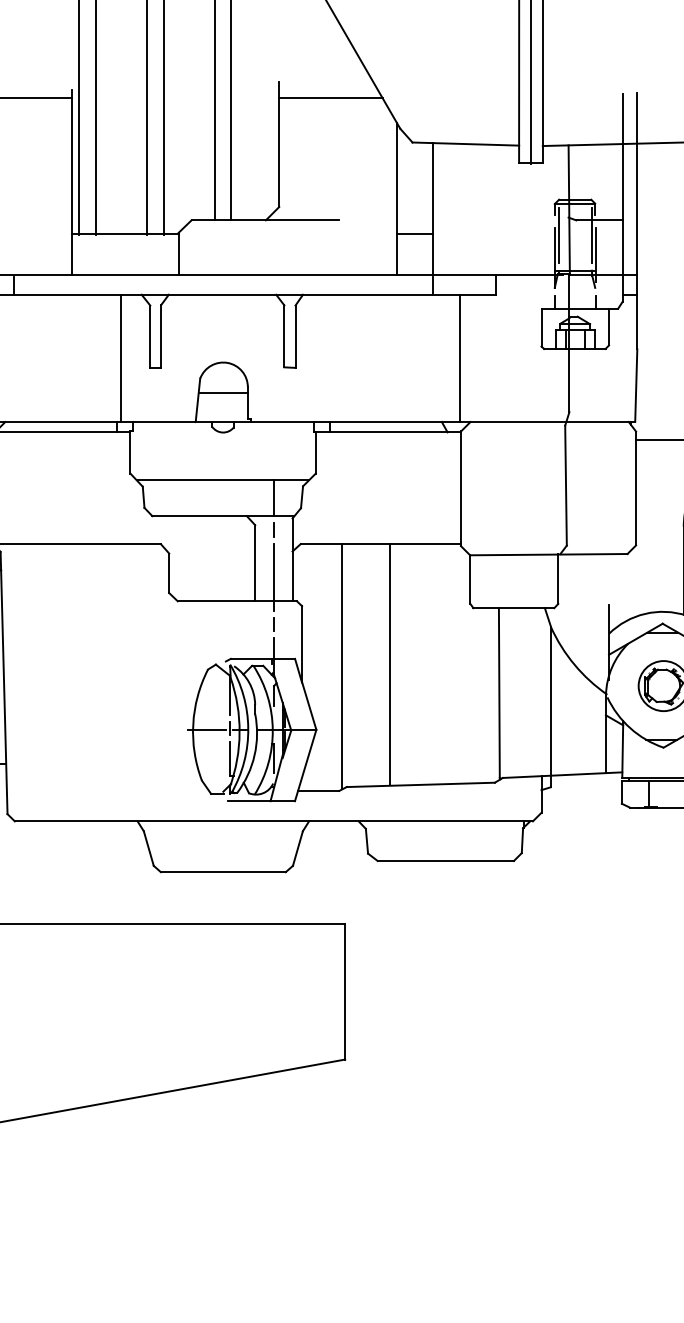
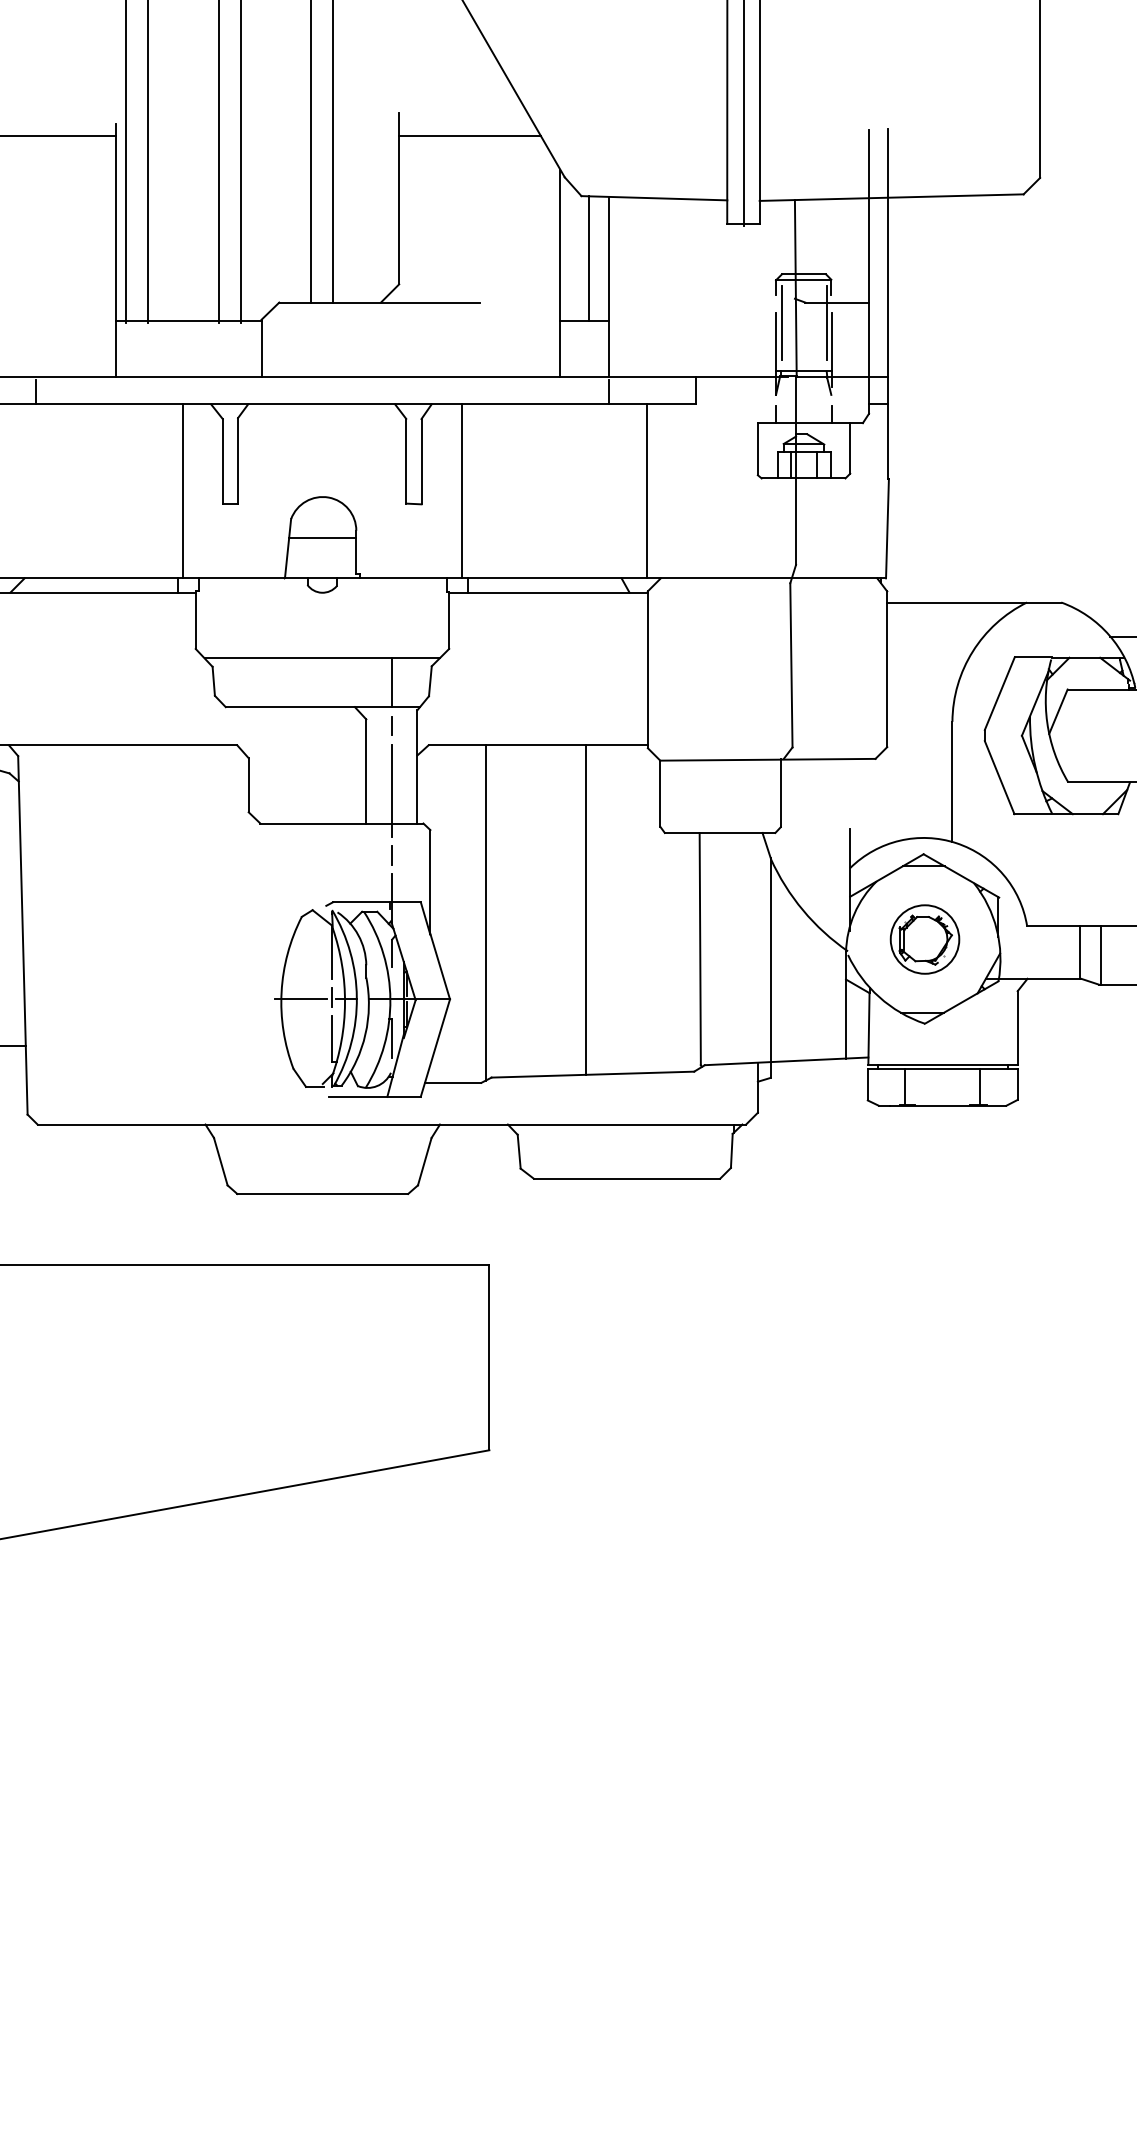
line: (418, 188) -> (589, 258), added
line: (325, 358) -> (462, 491), added
line: (389, 664) -> (586, 909), moved

